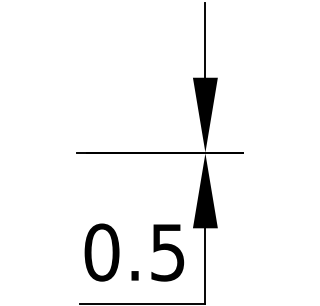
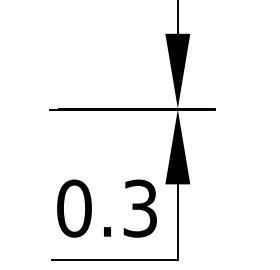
text: (167, 252) -> (139, 208), 0.5 -> 0.3

